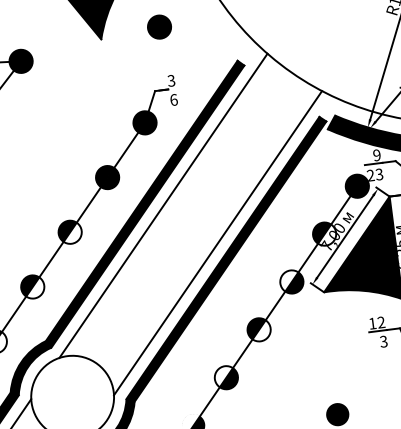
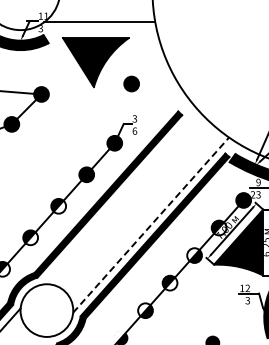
line: (163, 204) -> (119, 196), removed
line: (218, 242) -> (151, 224), solid -> dashed

